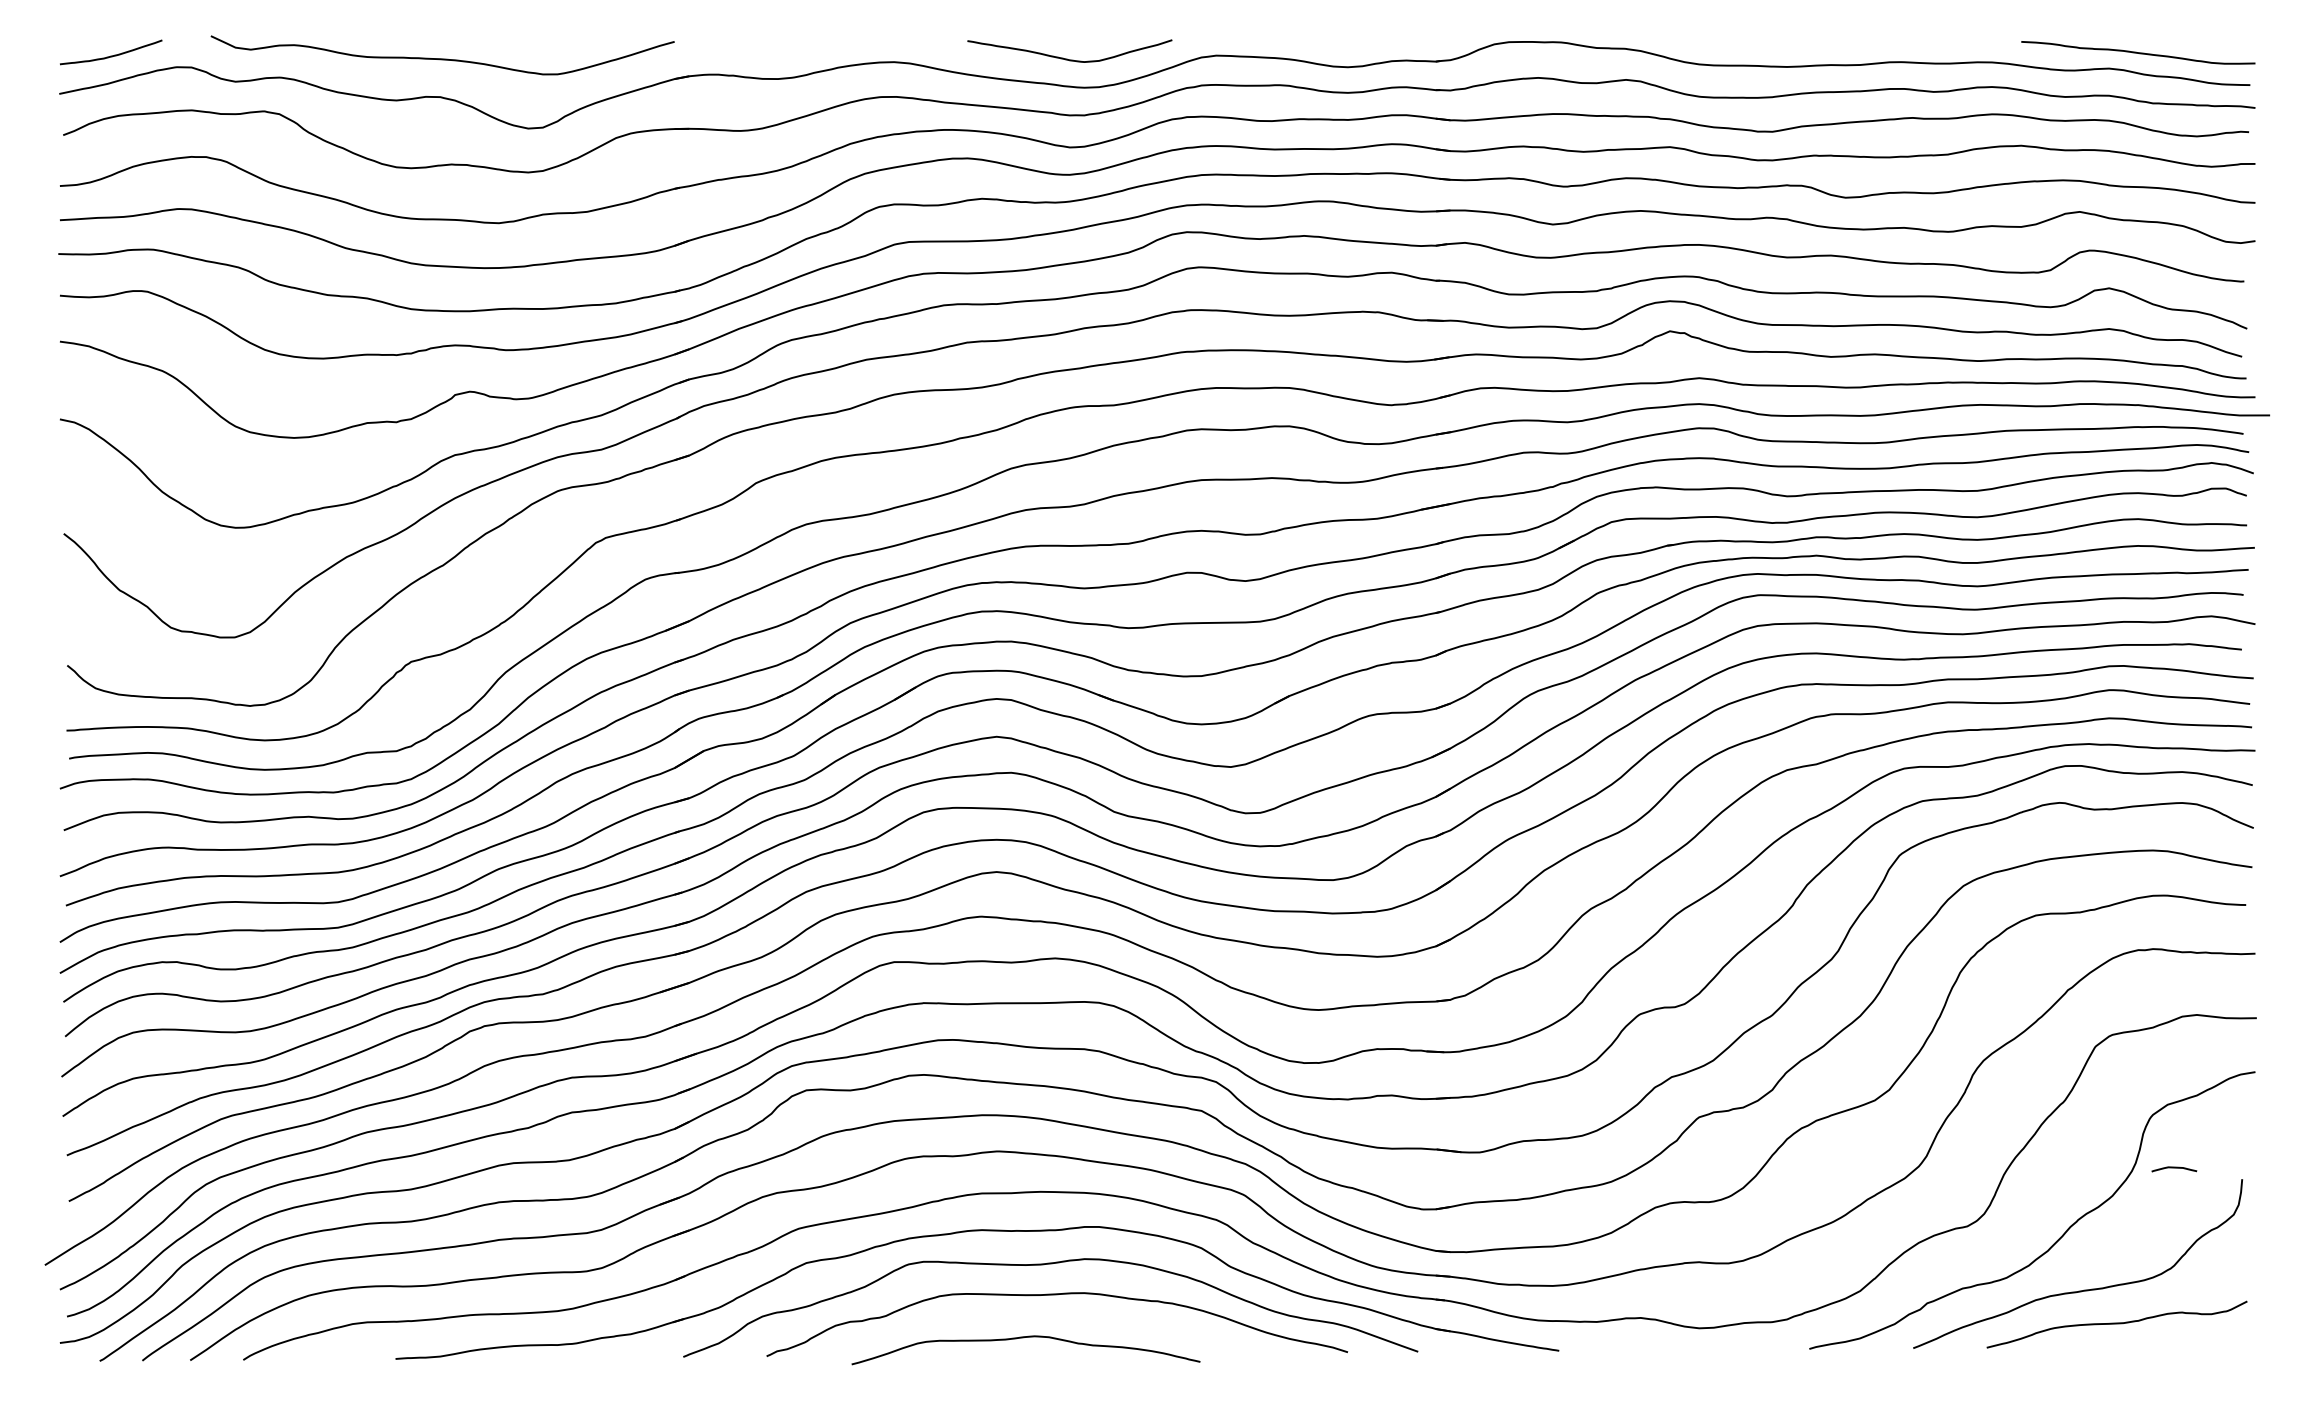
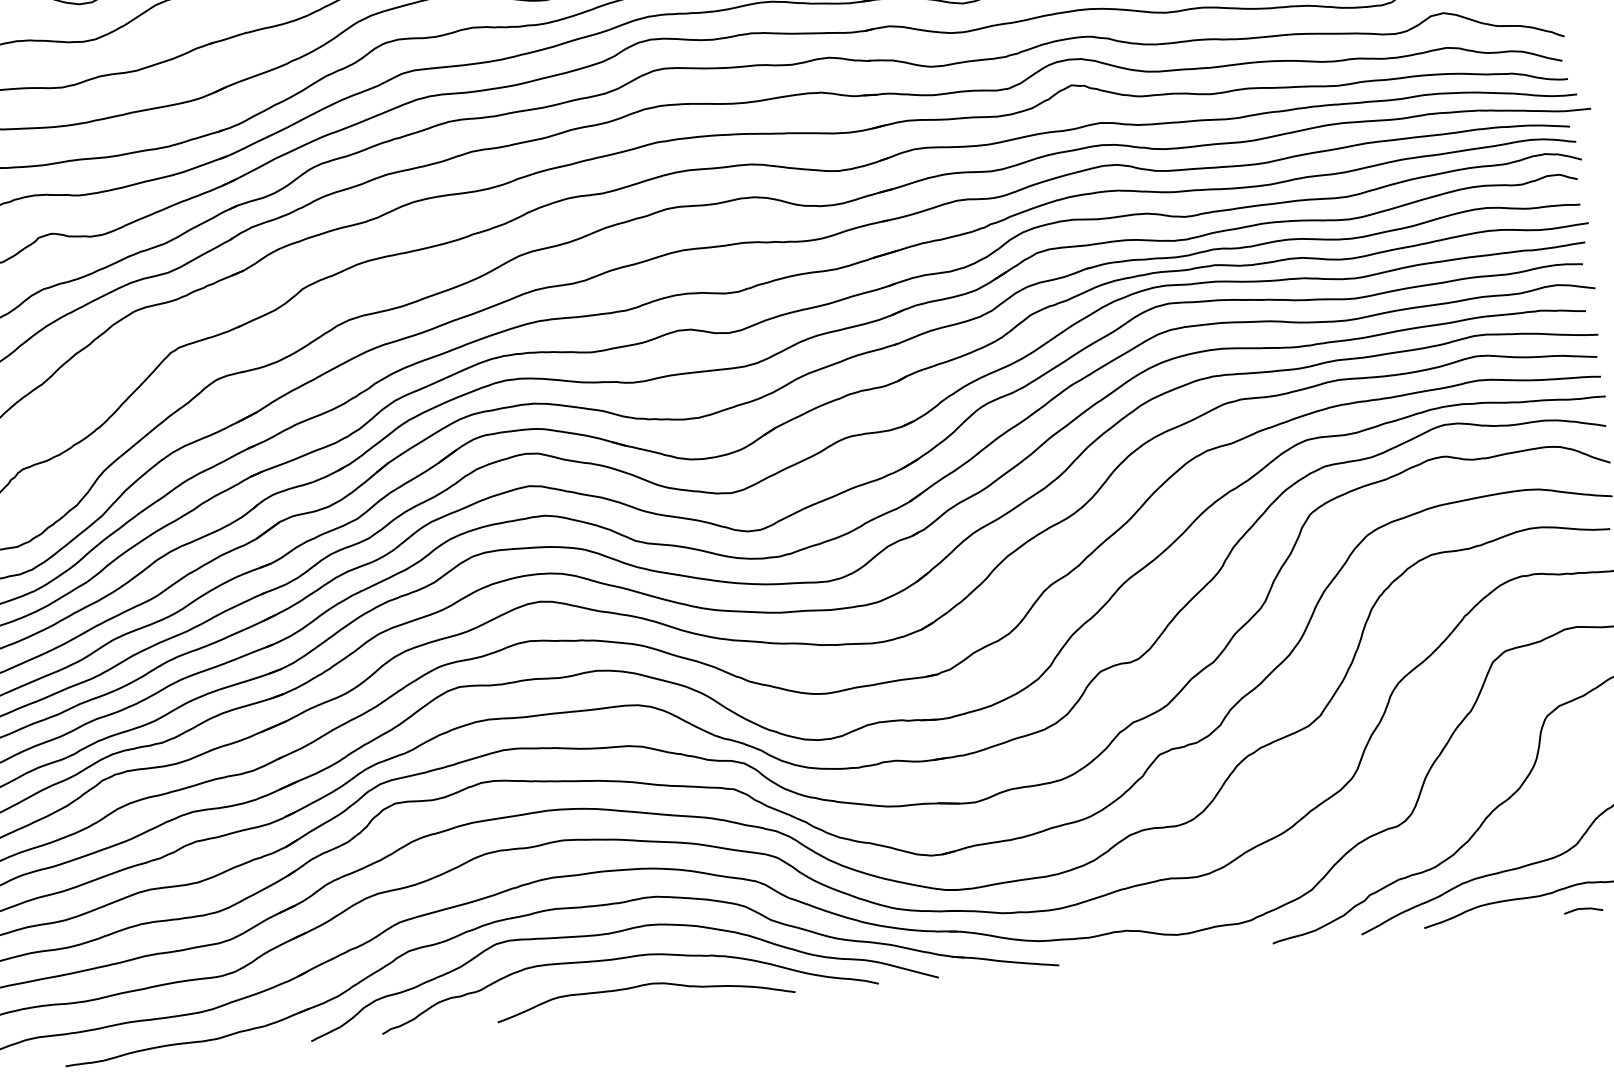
curve: (2174, 1168) -> (1583, 909), moved
curve: (1023, 1338) -> (642, 986), moved

